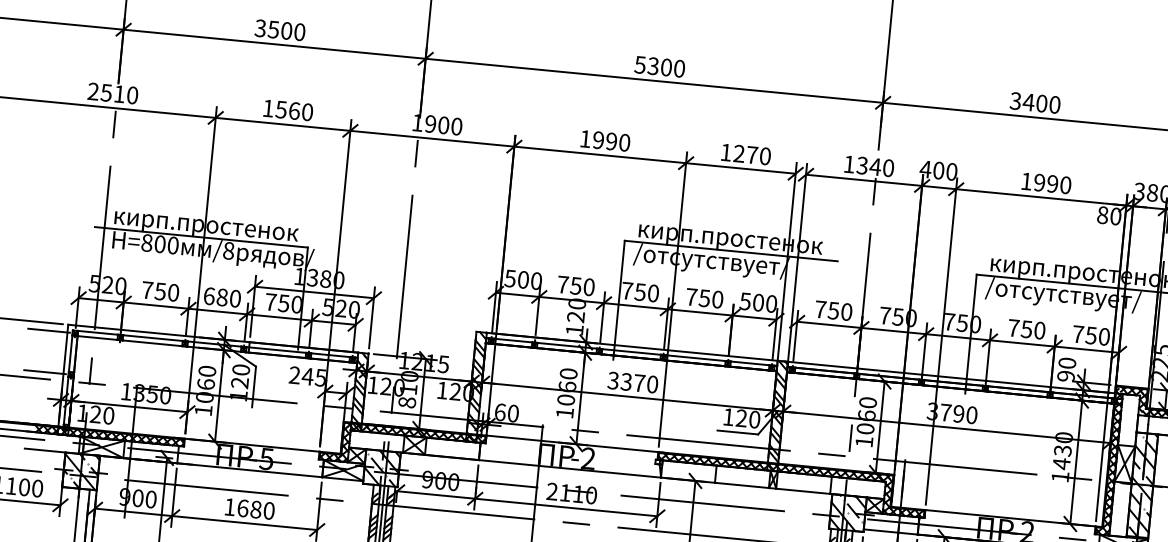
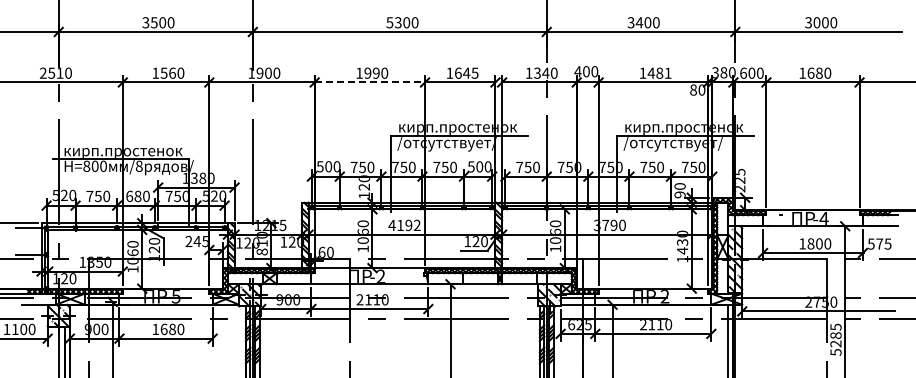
text: (752, 153) -> (466, 72), 1270 -> 1645
line: (601, 155) -> (370, 82), solid -> dashed
text: (1052, 182) -> (659, 72), 1990 -> 1481
text: (632, 382) -> (404, 225), 3370 -> 4192

